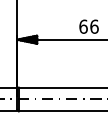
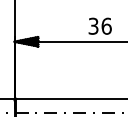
text: (83, 26) -> (93, 25), 66 -> 36

